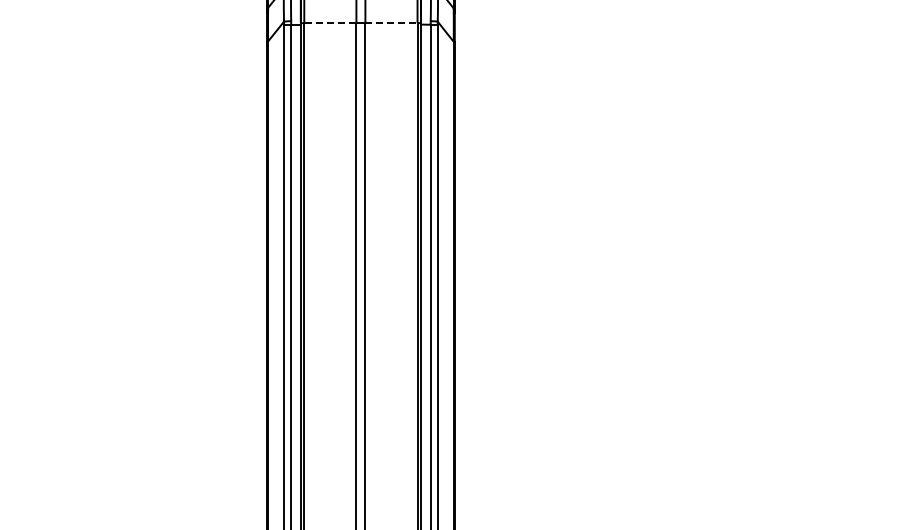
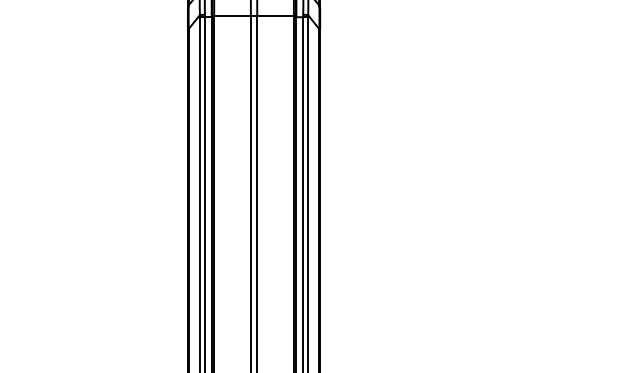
line: (329, 23) -> (231, 16), dashed -> solid
line: (391, 23) -> (275, 16), dashed -> solid

